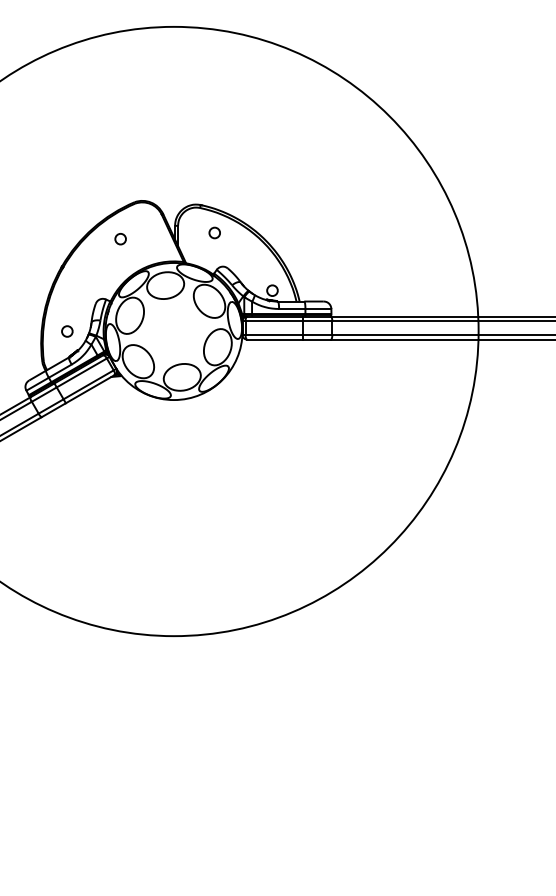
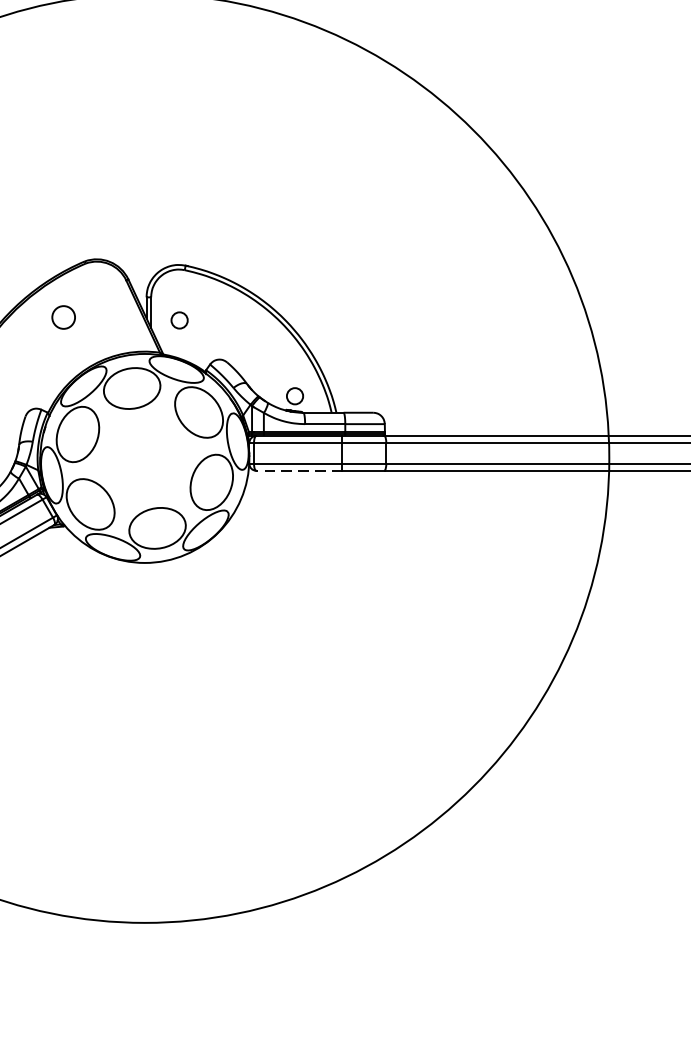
circle: (214, 232) -> (179, 319), moved
circle: (120, 239) -> (63, 318), size x1.4
line: (274, 339) -> (298, 470), solid -> dashed

